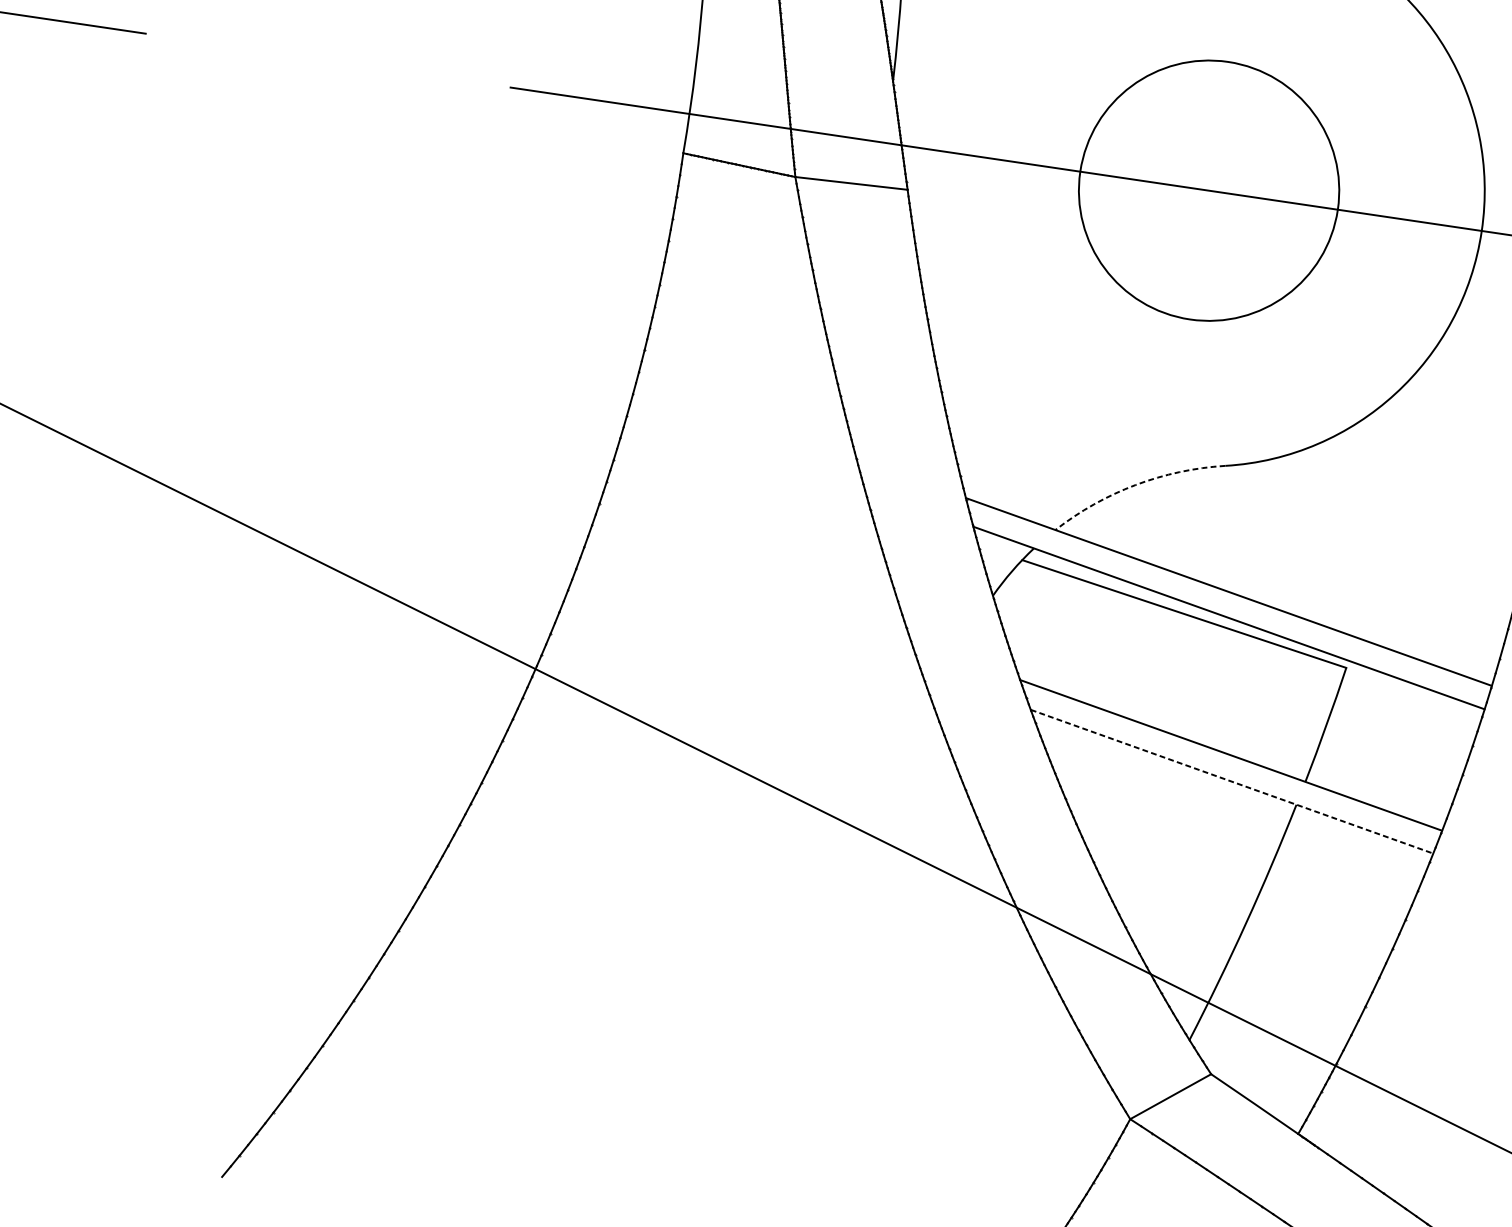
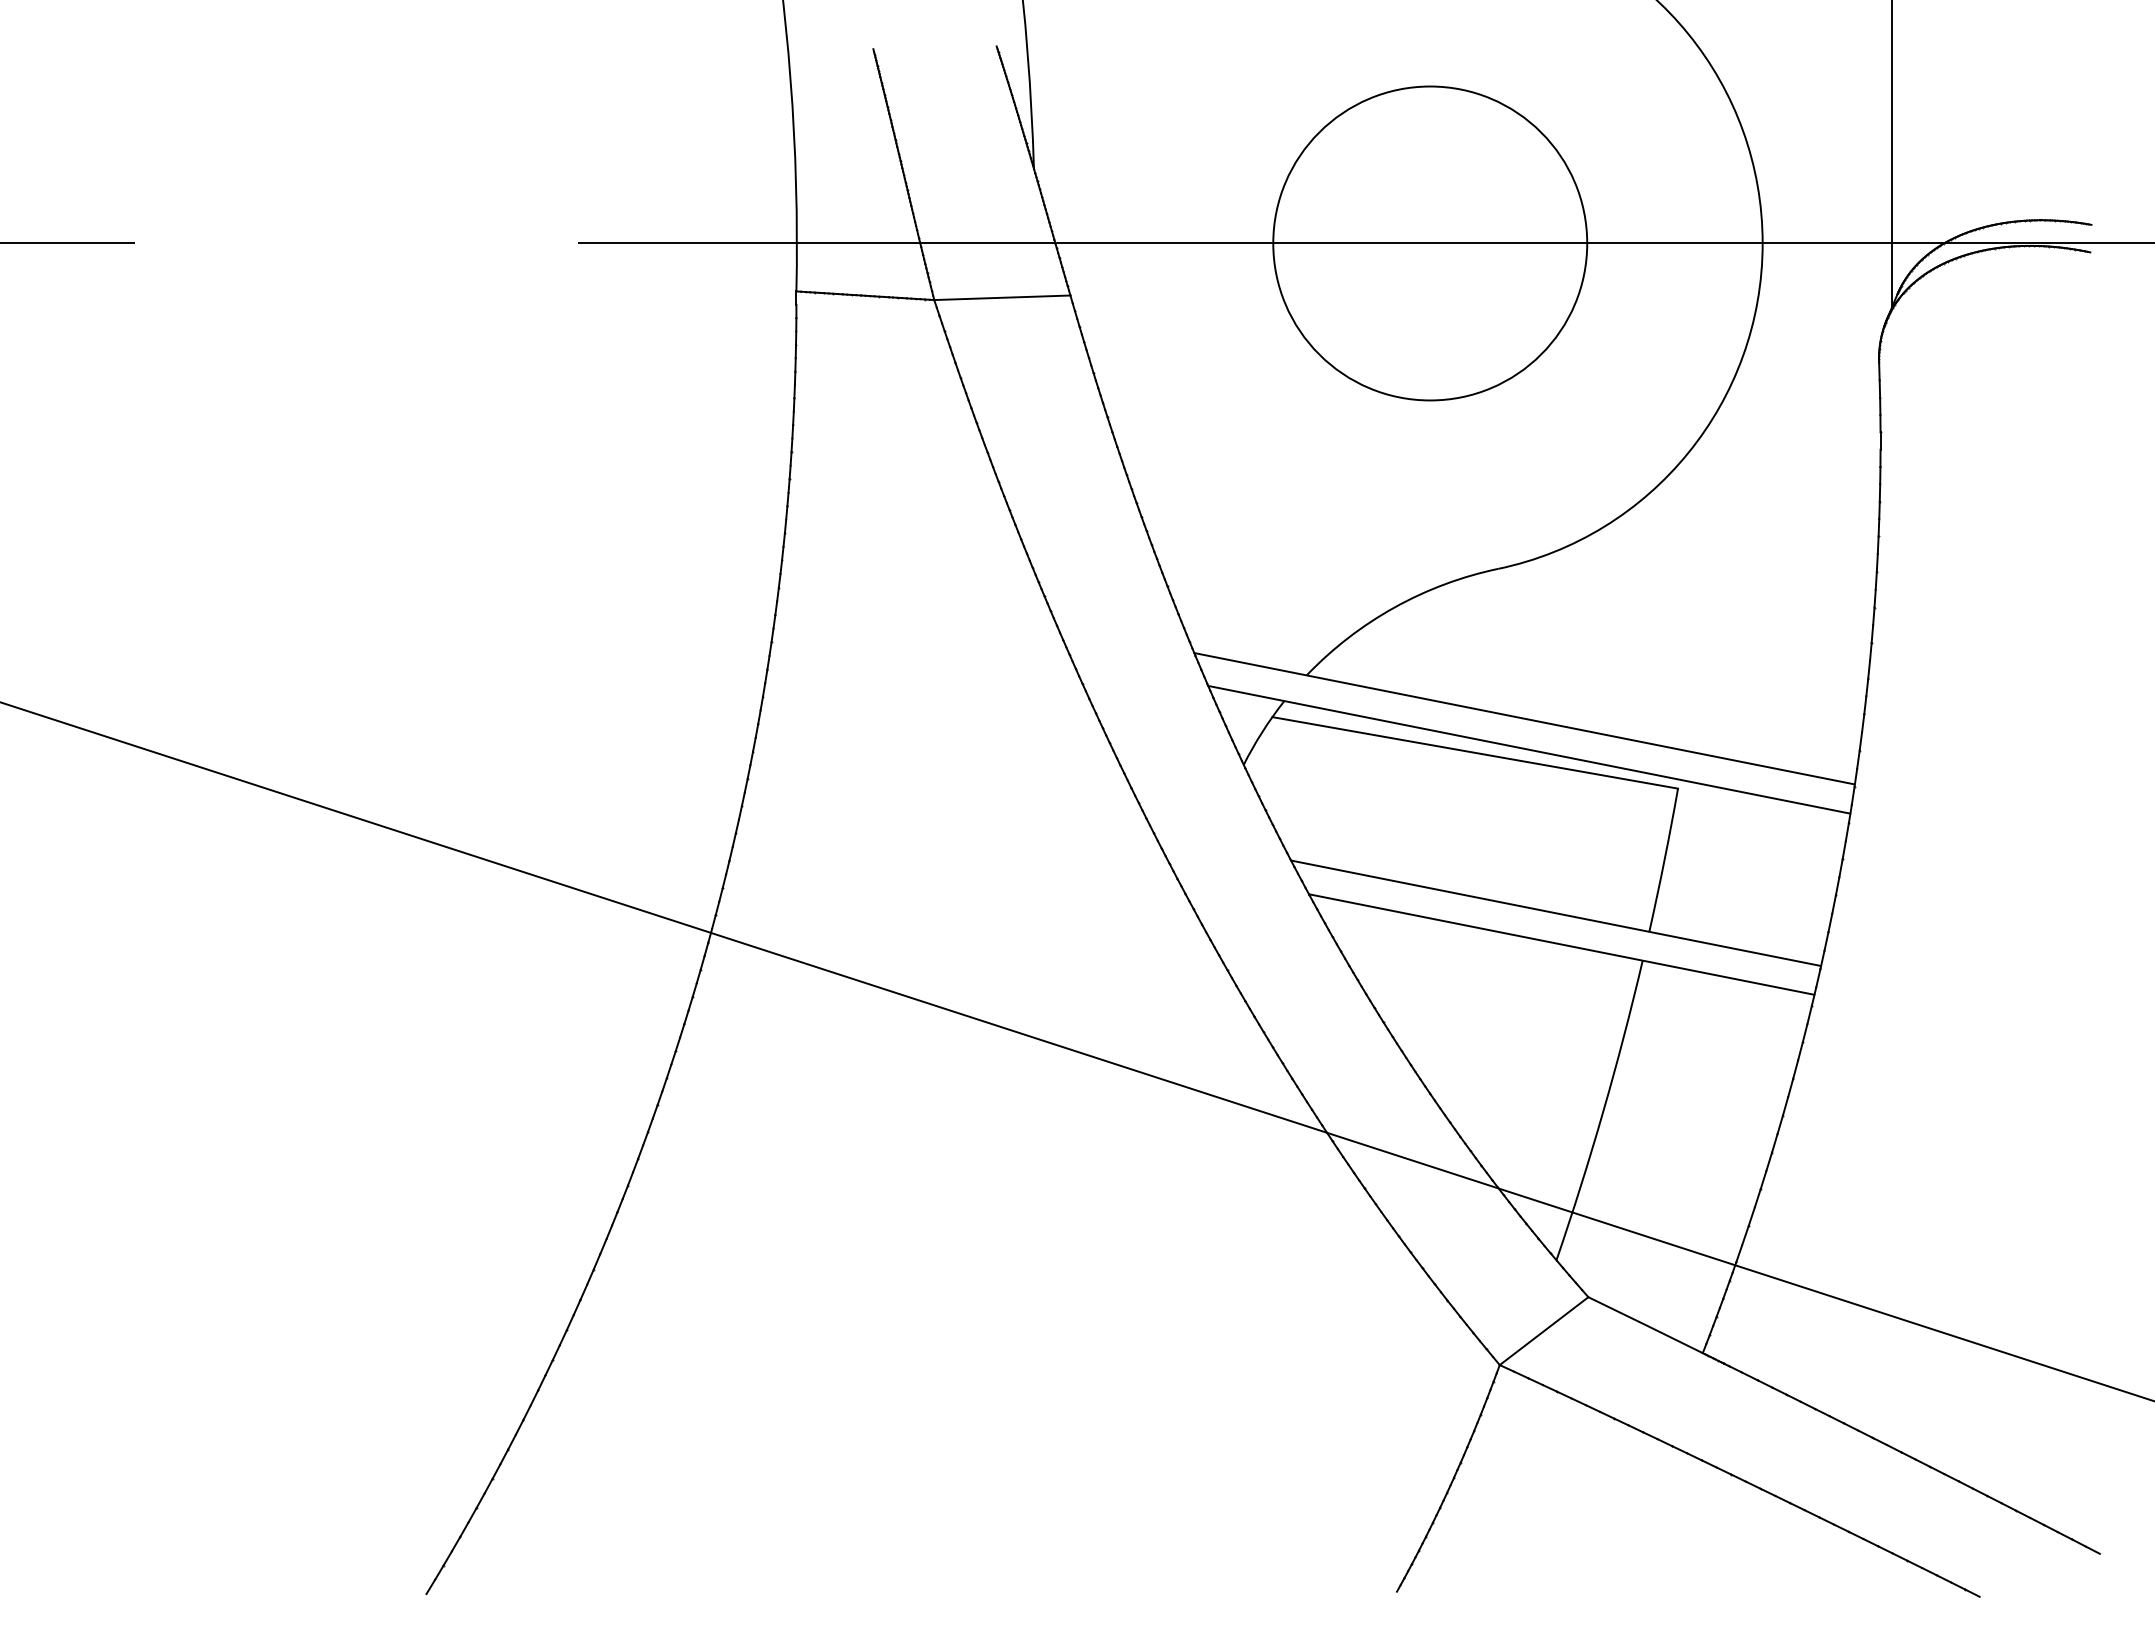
arc: (1135, 484) -> (1394, 607), dashed -> solid
line: (1231, 781) -> (1561, 944), dashed -> solid

